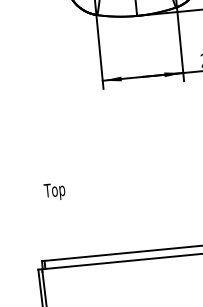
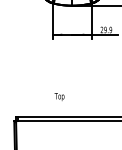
text: (54, 190) -> (59, 96), moved

